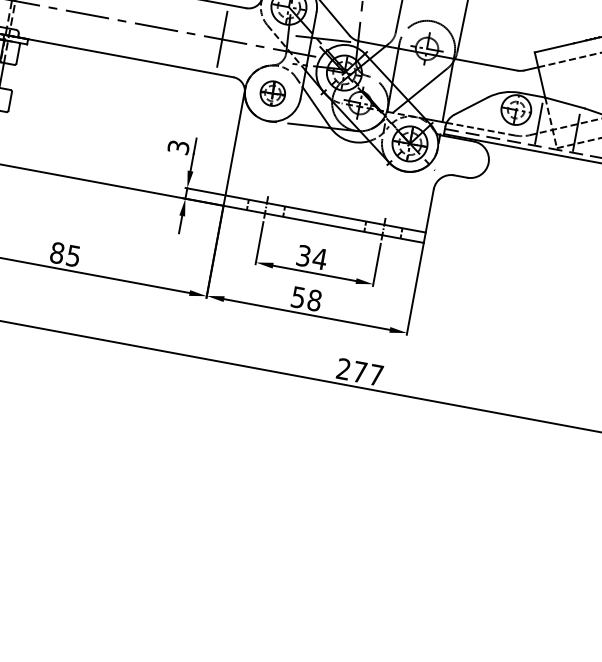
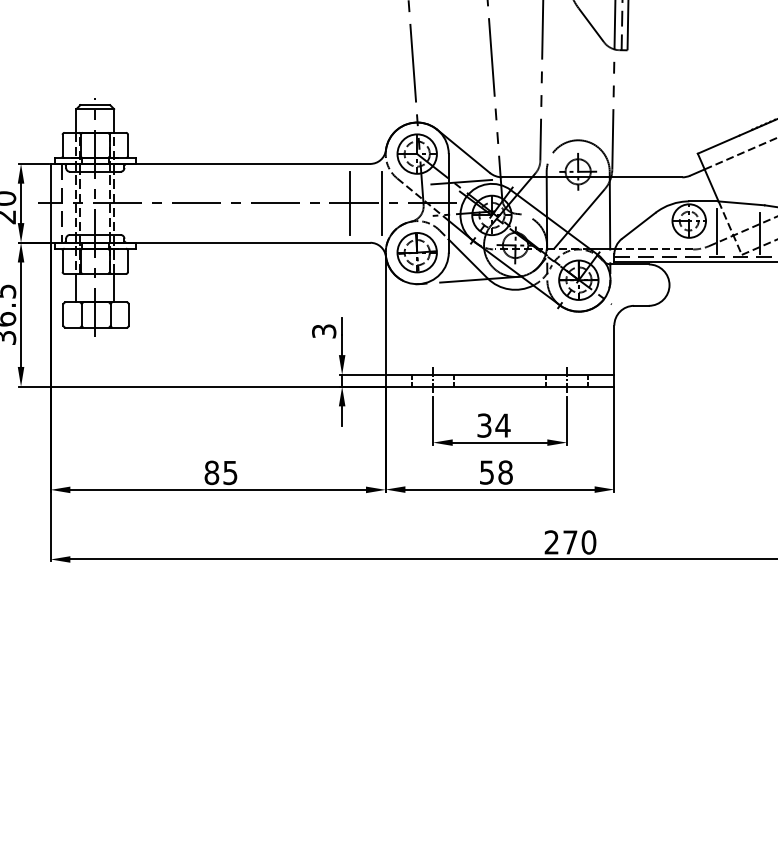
line: (249, 43) -> (381, 202), added
part: (272, 93) -> (416, 252), size x1.43
text: (375, 375) -> (588, 542), 277 -> 270

